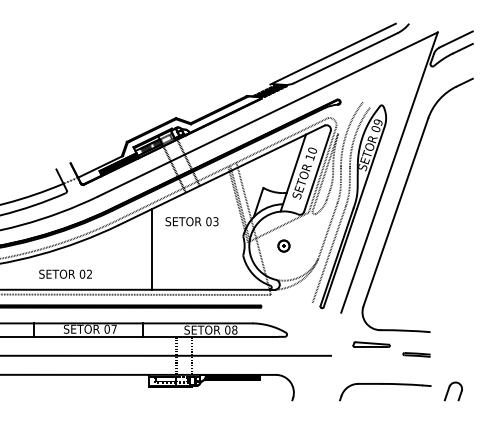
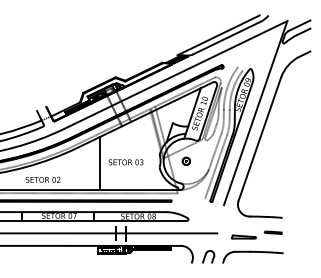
text: (191, 221) -> (125, 162), moved
part: (370, 343) -> (243, 236), moved
part: (453, 391) -> (208, 256), moved

